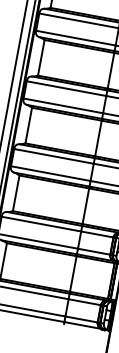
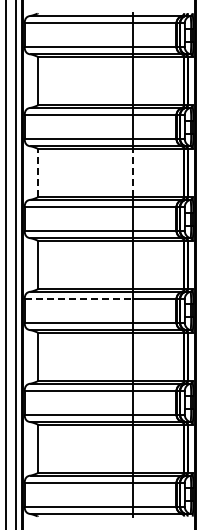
line: (41, 57) -> (38, 172), solid -> dashed
line: (110, 70) -> (132, 172), solid -> dashed
line: (53, 156) -> (78, 299), solid -> dashed

